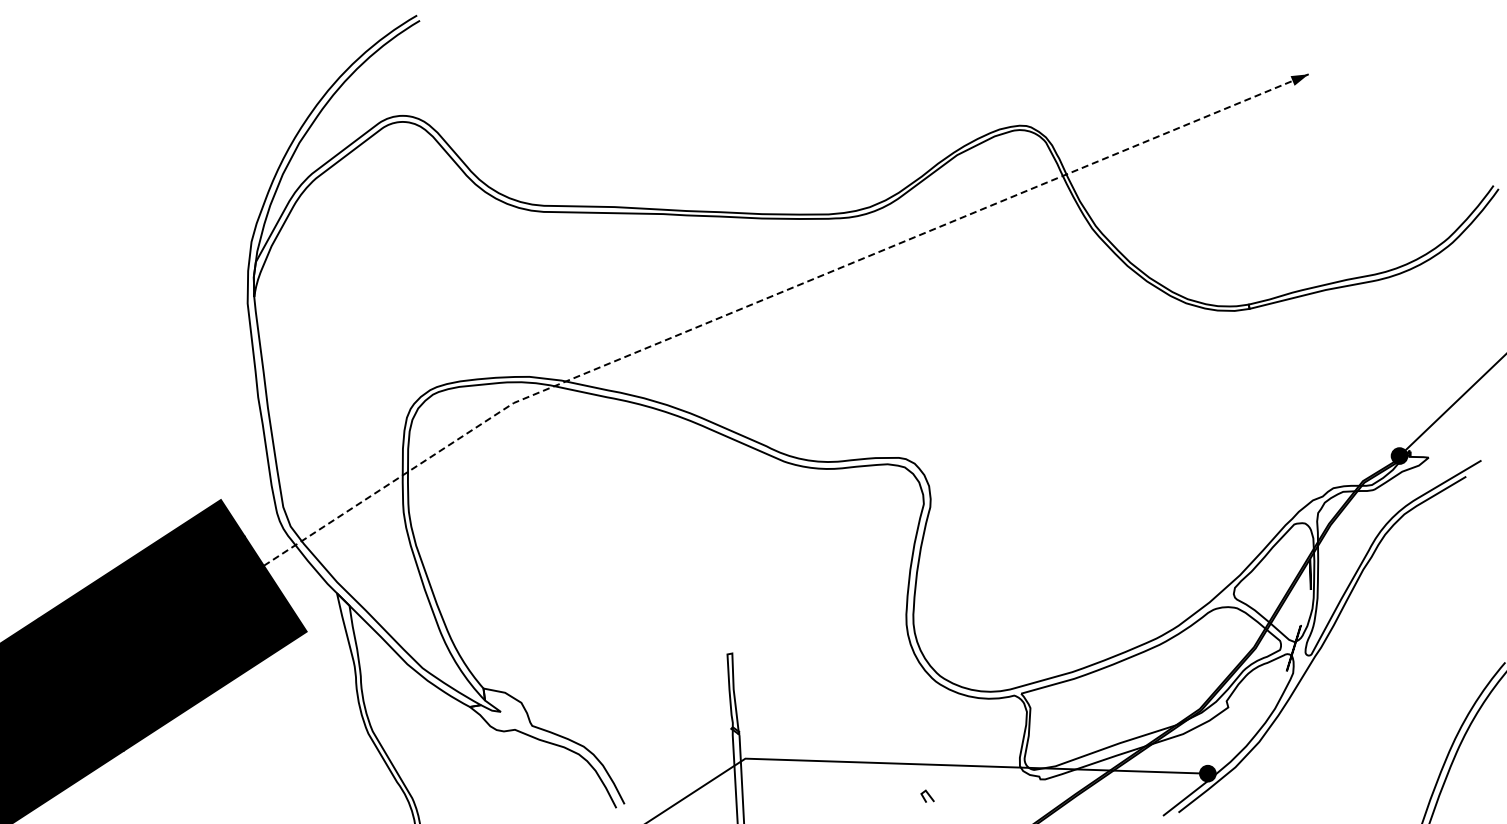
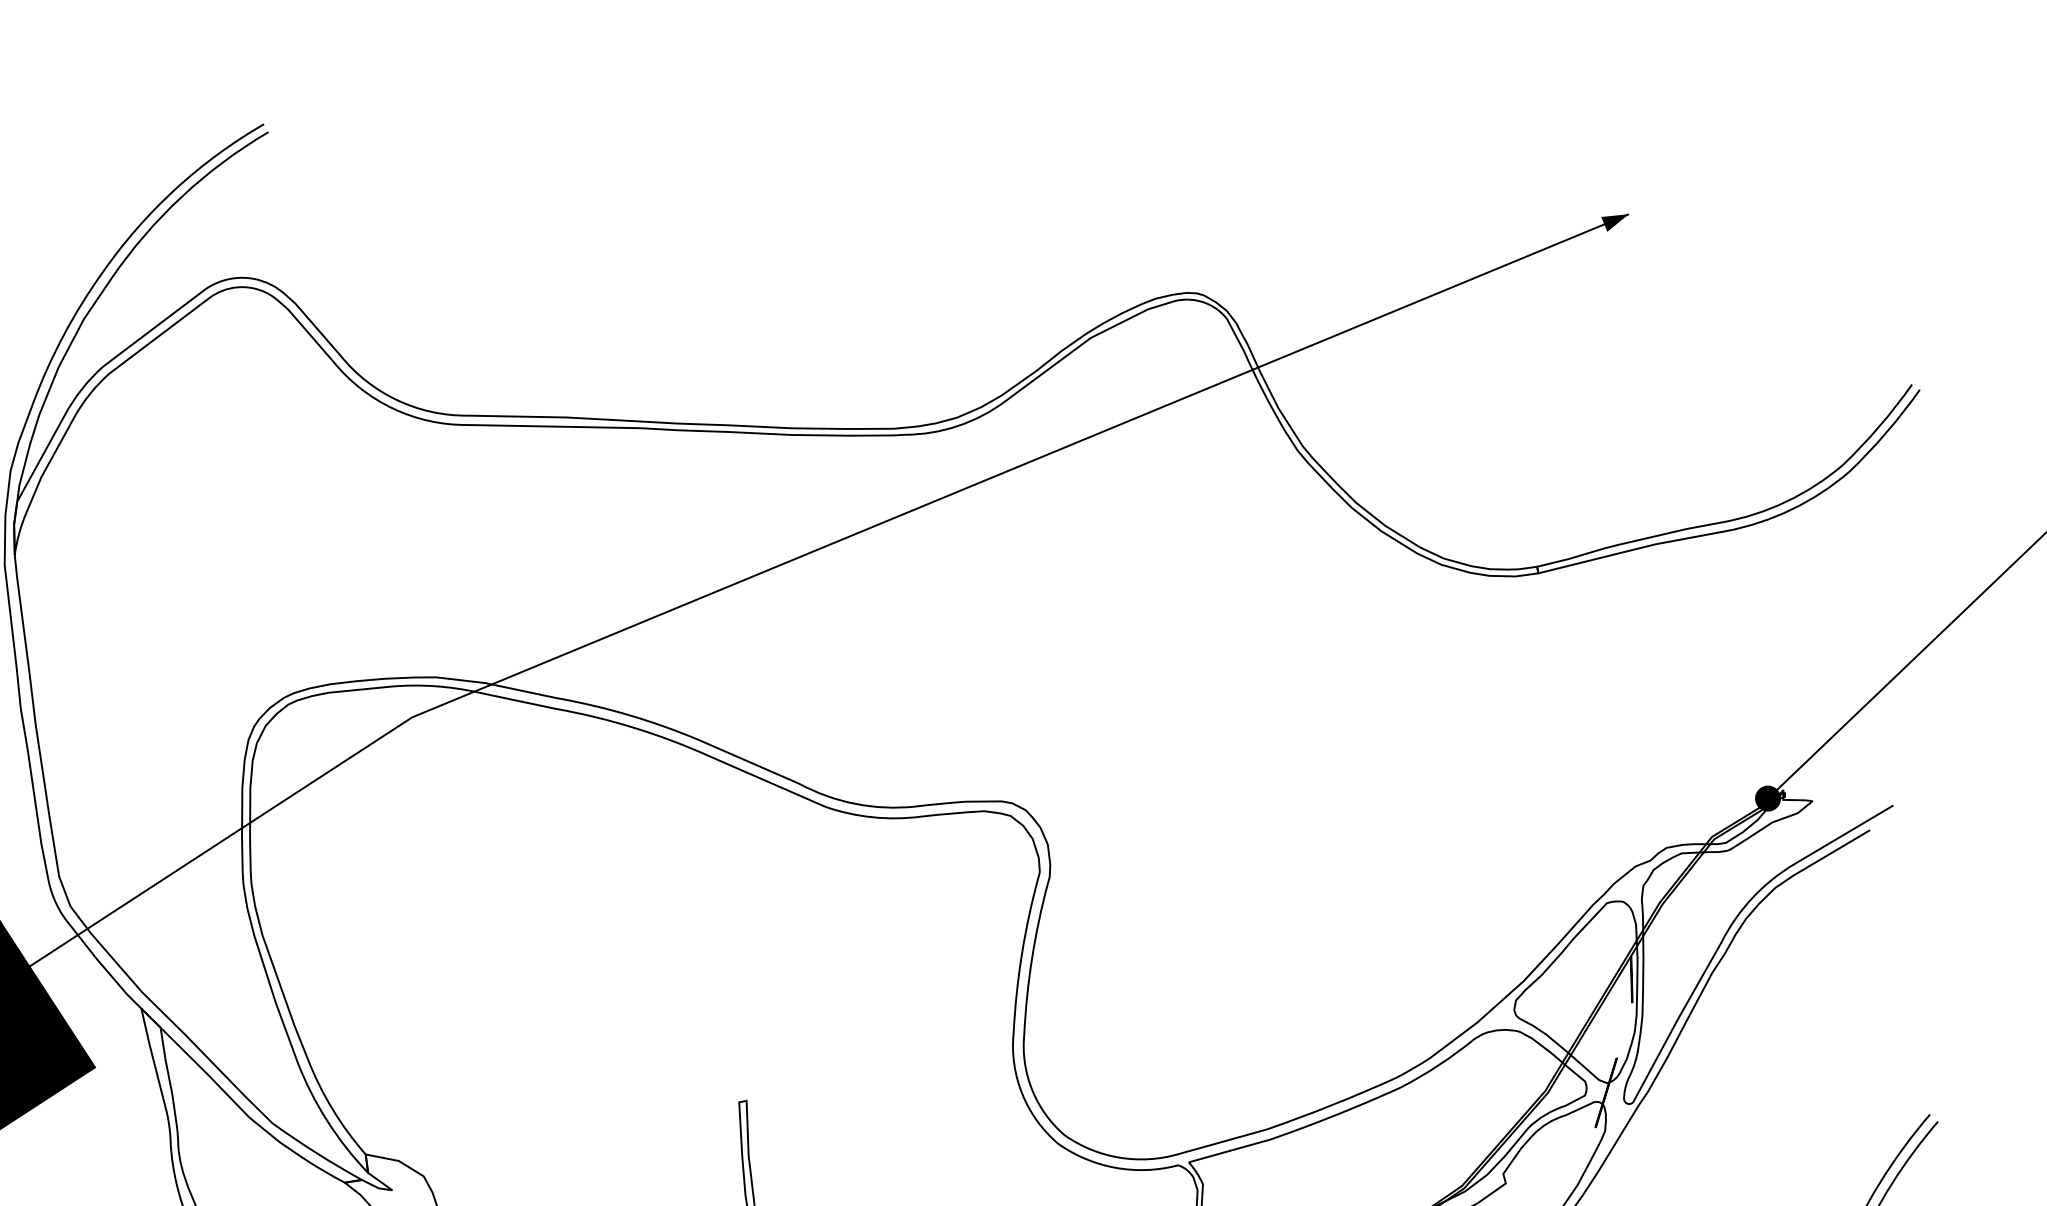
line: (773, 295) -> (809, 552), dashed -> solid

